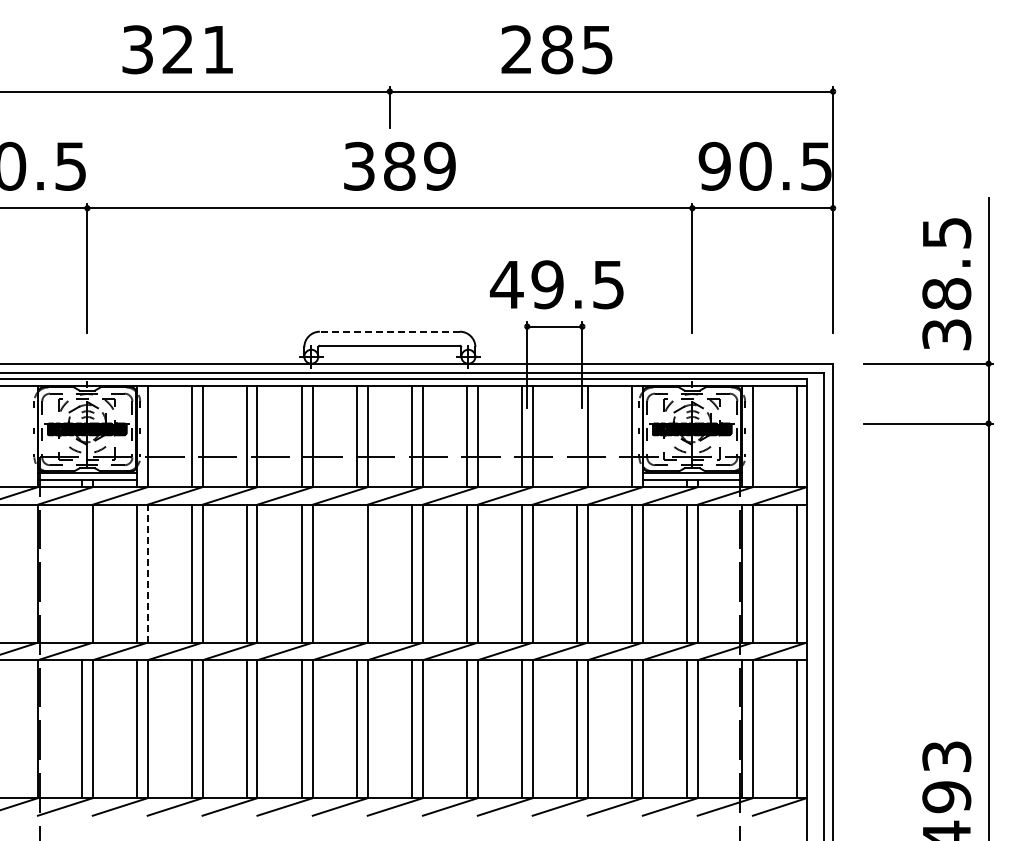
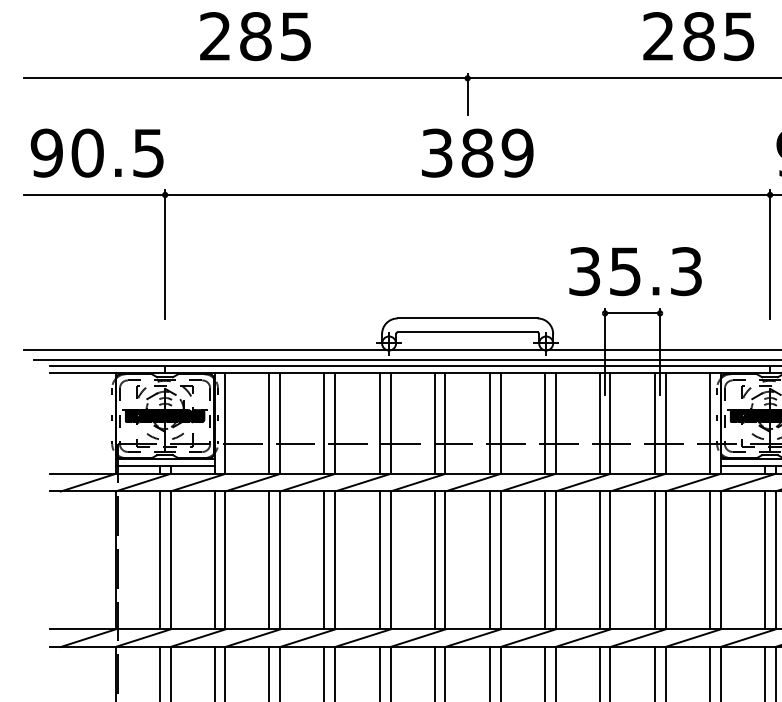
text: (177, 49) -> (255, 36), 321 -> 285
text: (556, 49) -> (698, 36), moved
text: (556, 284) -> (634, 271), 49.5 -> 35.3
line: (389, 331) -> (467, 318), dashed -> solid
line: (576, 436) -> (654, 423), added
line: (81, 573) -> (159, 560), added
line: (147, 573) -> (225, 560), dashed -> solid
line: (356, 573) -> (434, 560), added

